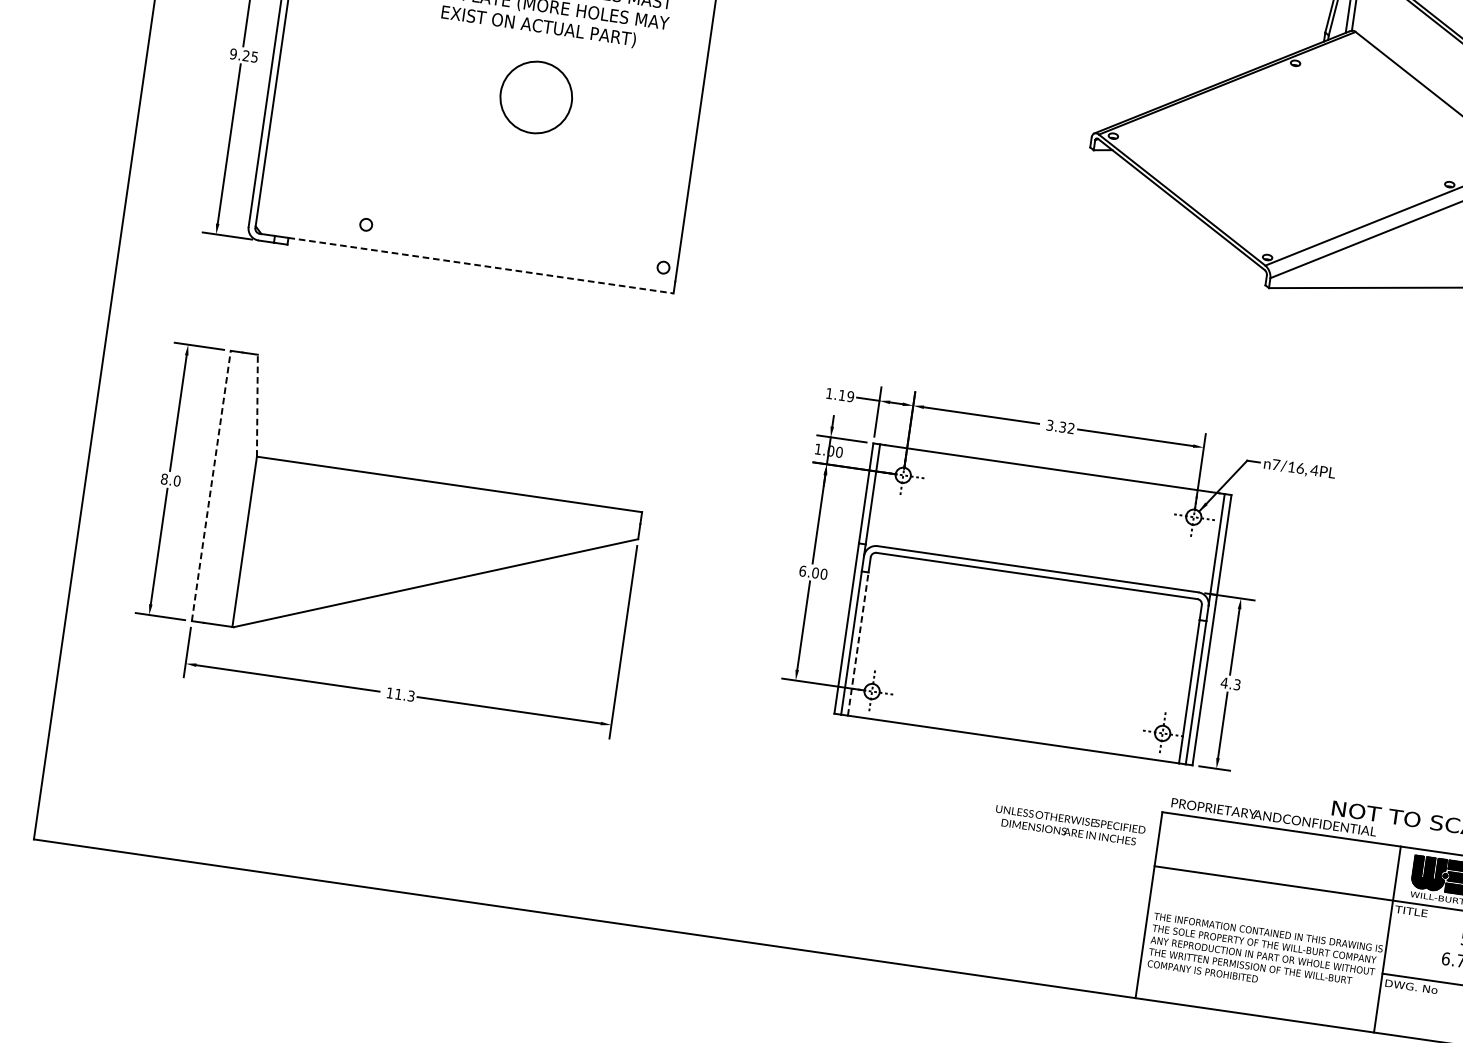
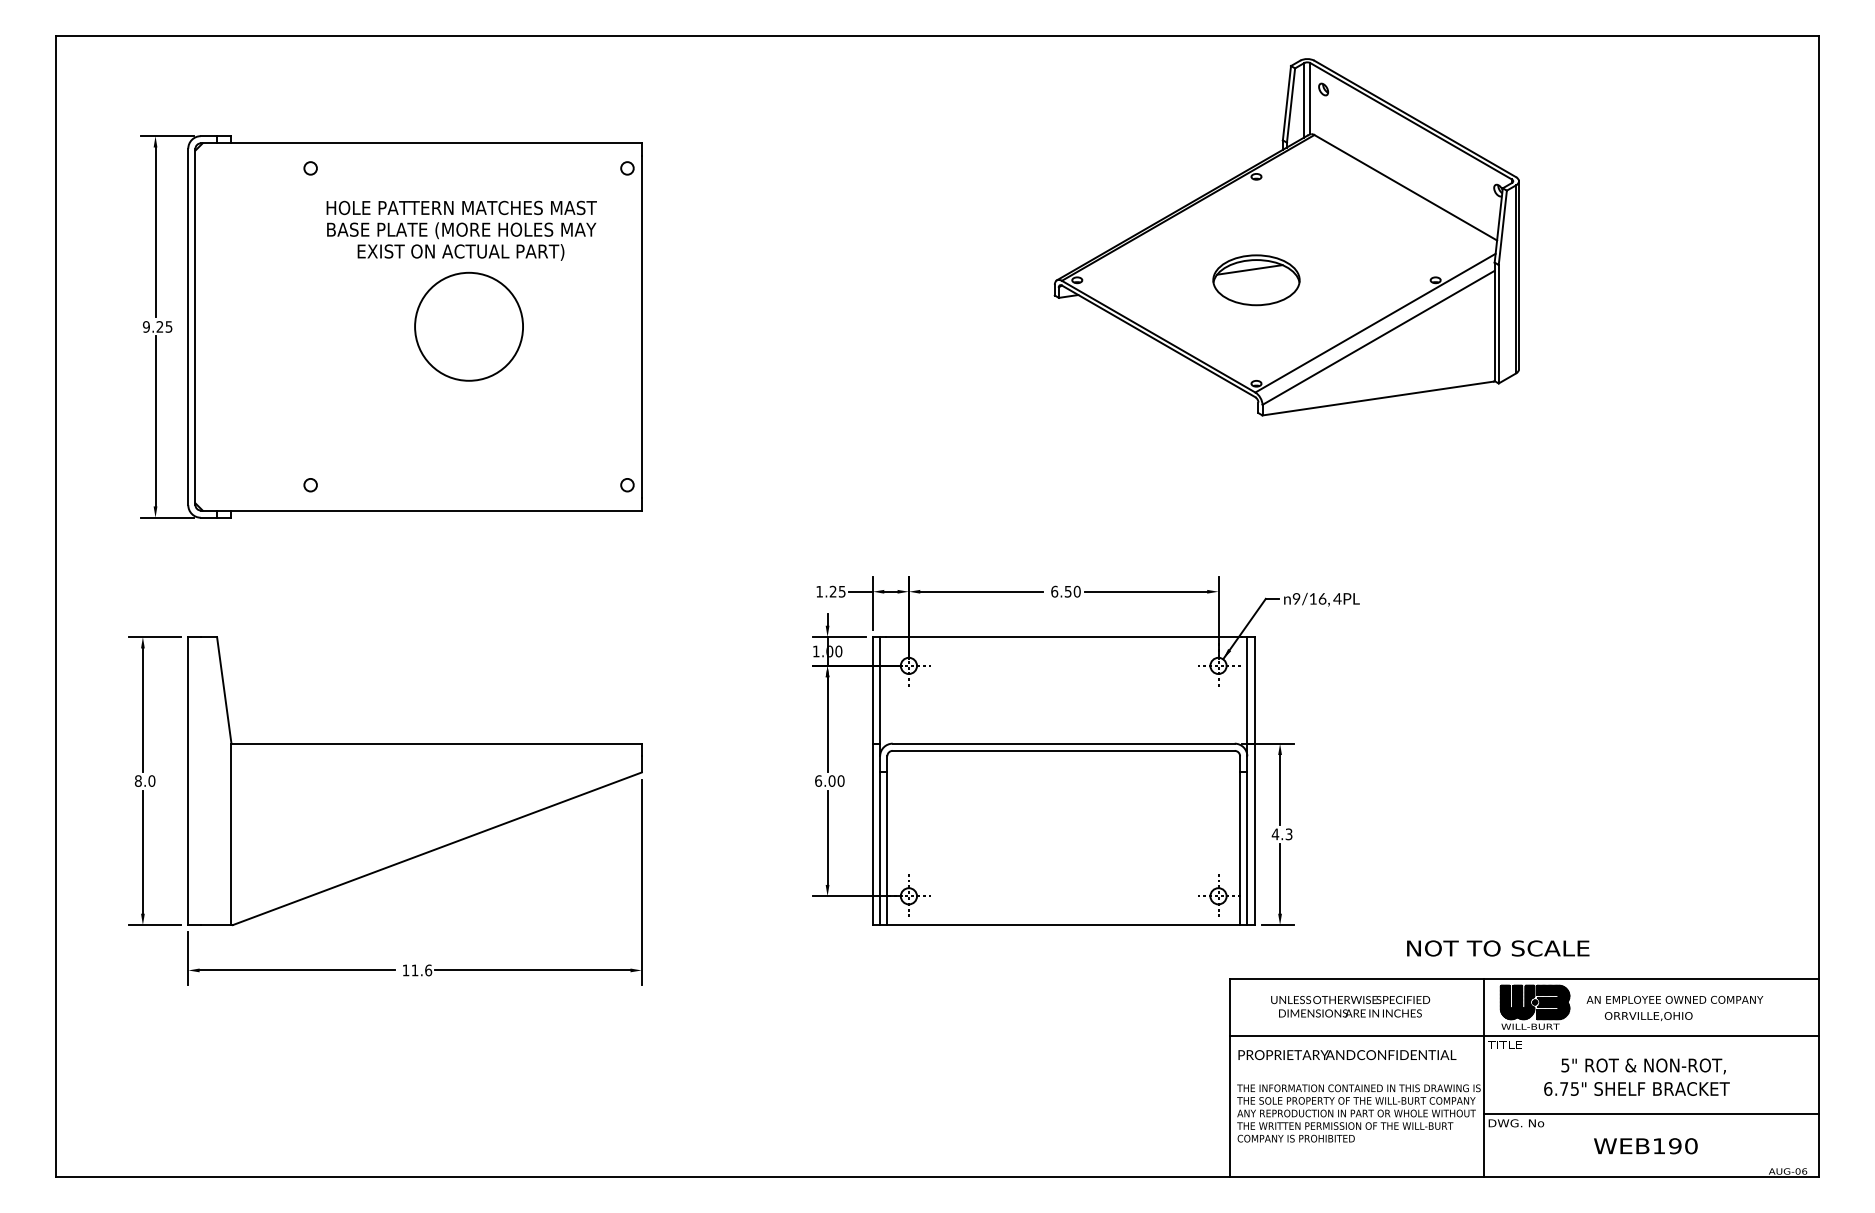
circle: (535, 97) -> (468, 326), size x1.43
part: (1281, 160) -> (1256, 280), added
line: (481, 265) -> (437, 510), dashed -> solid
text: (846, 395) -> (837, 591), 1.19 -> 1.25
line: (257, 405) -> (224, 690), dashed -> solid
text: (1060, 426) -> (1065, 591), 3.32 -> 6.50
text: (1276, 464) -> (1296, 598), 7/16, -> 9/16,
line: (211, 486) -> (188, 781), dashed -> solid
line: (858, 643) -> (887, 848), dashed -> solid
text: (411, 696) -> (428, 970), 11.3 -> 11.6
text: (1274, 817) -> (1347, 1055), moved
text: (1069, 825) -> (1350, 1006), moved

